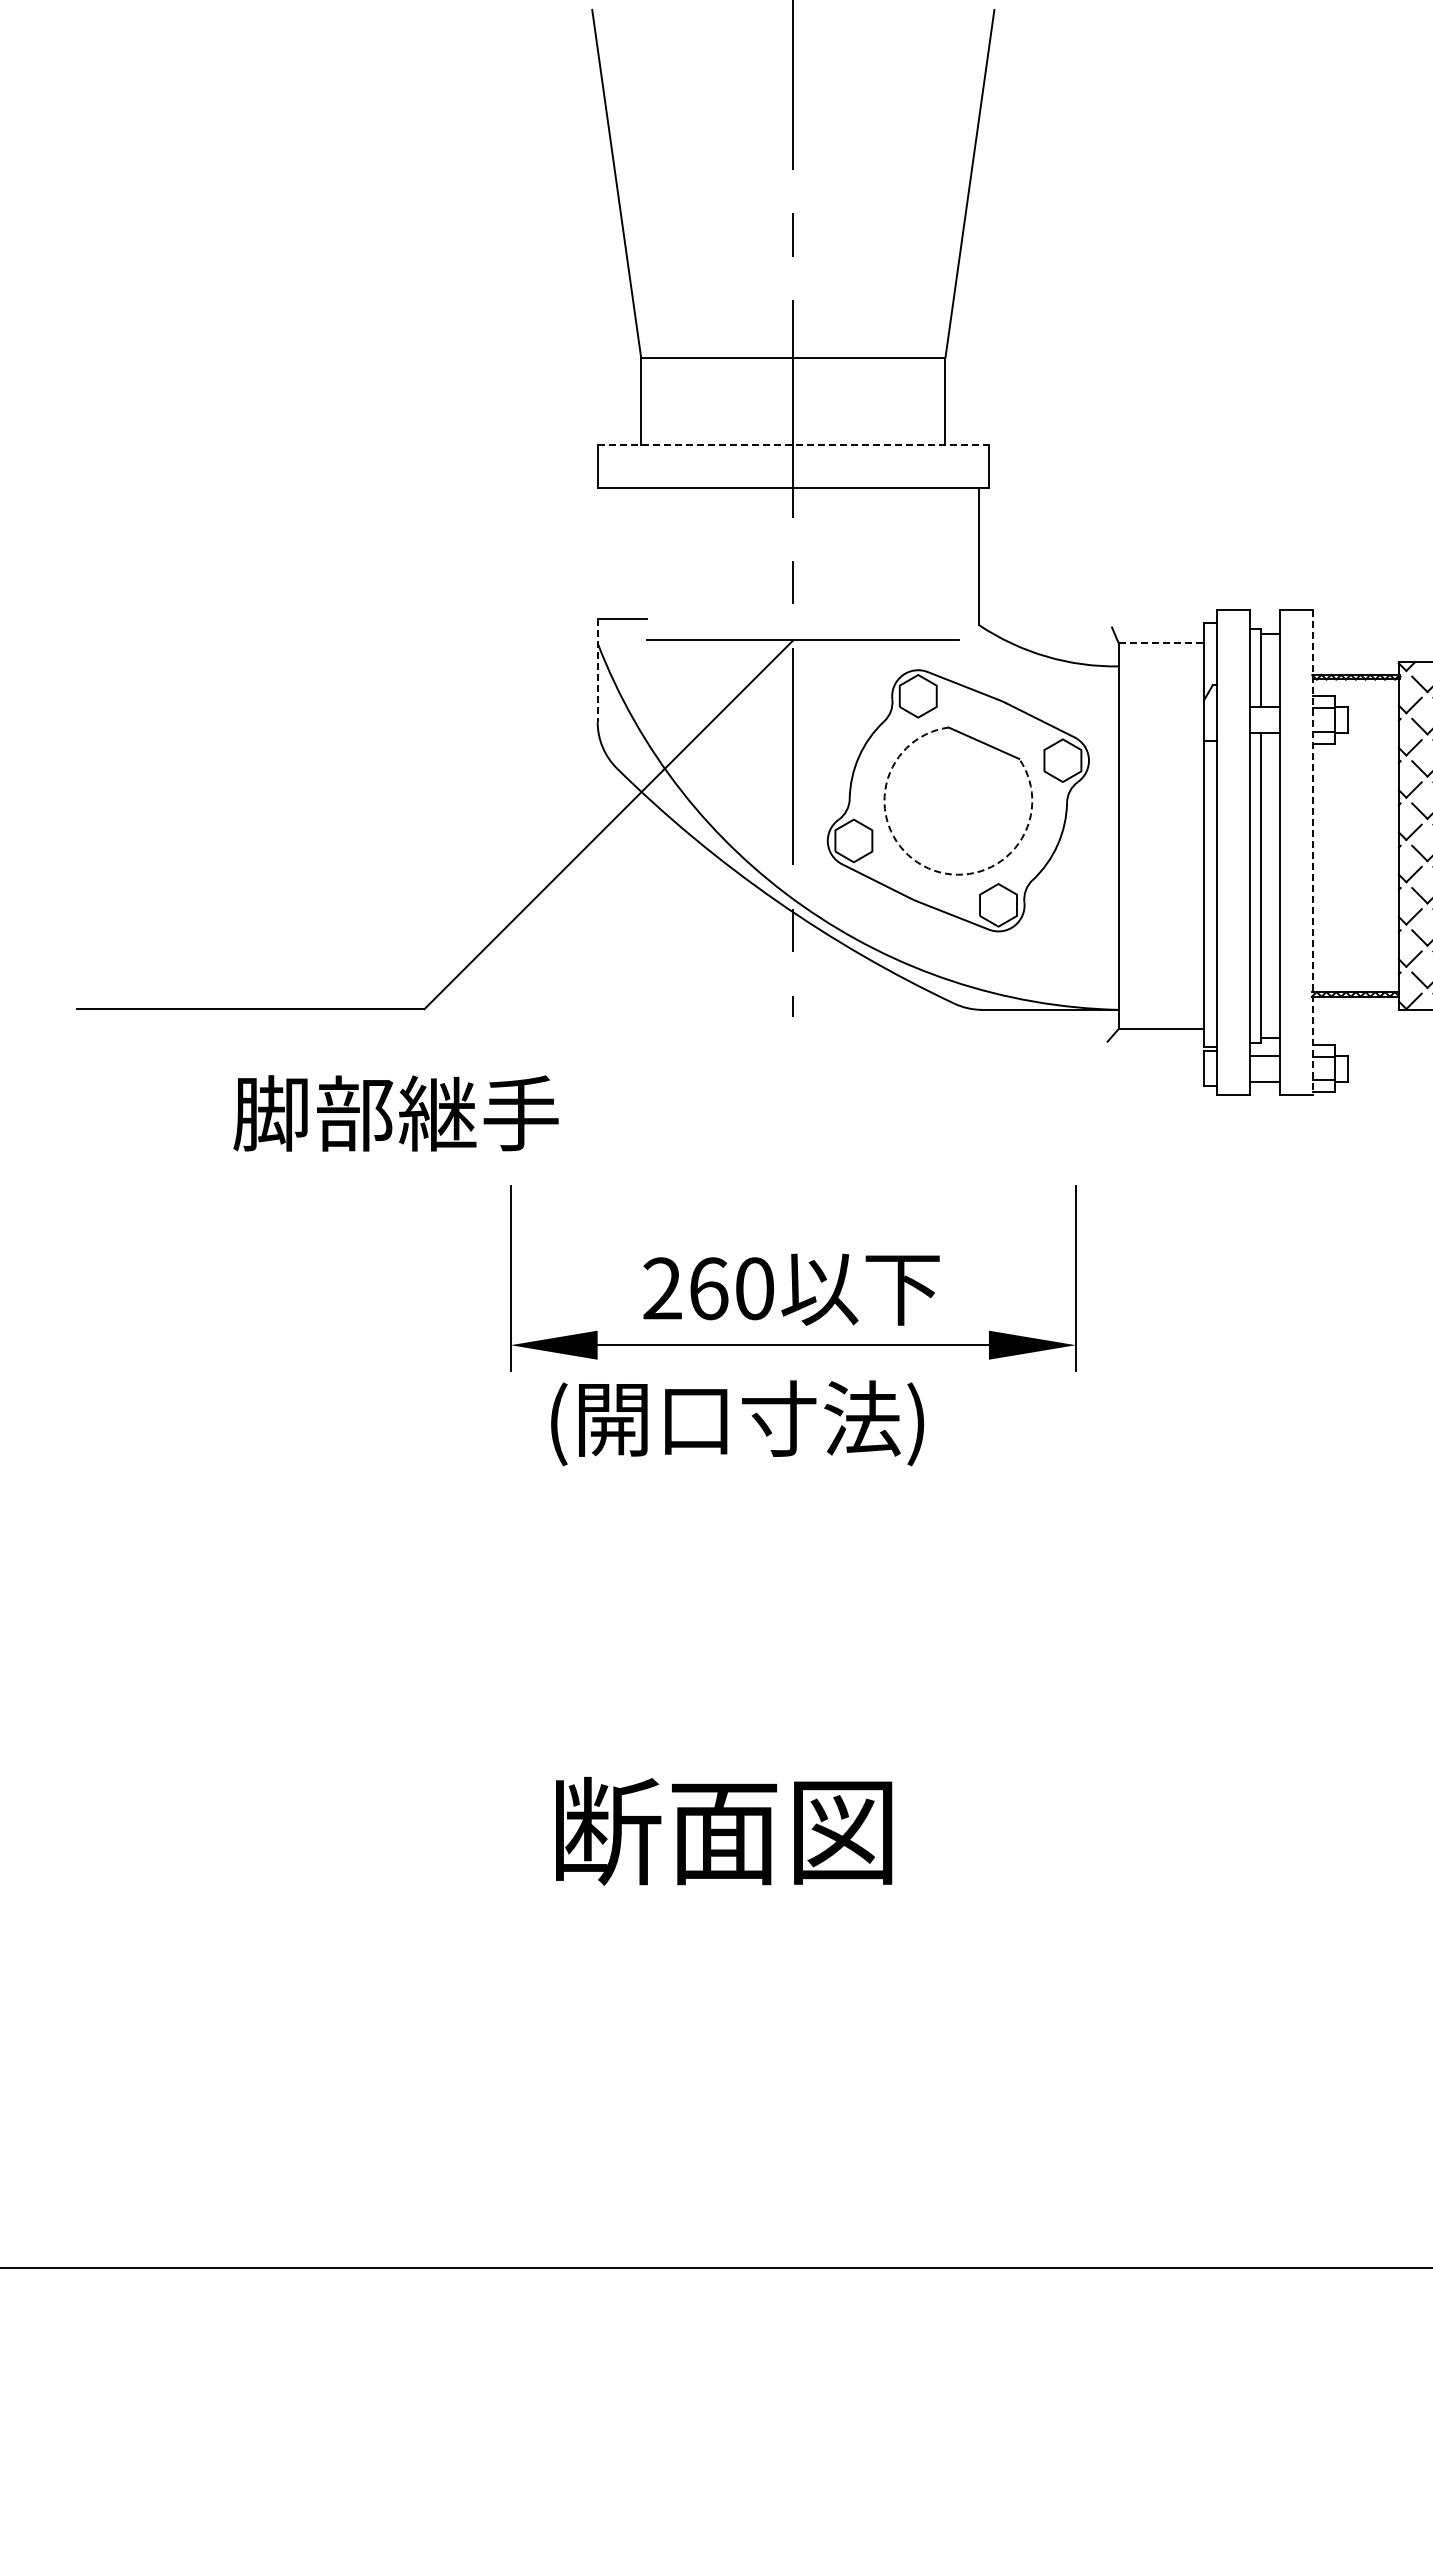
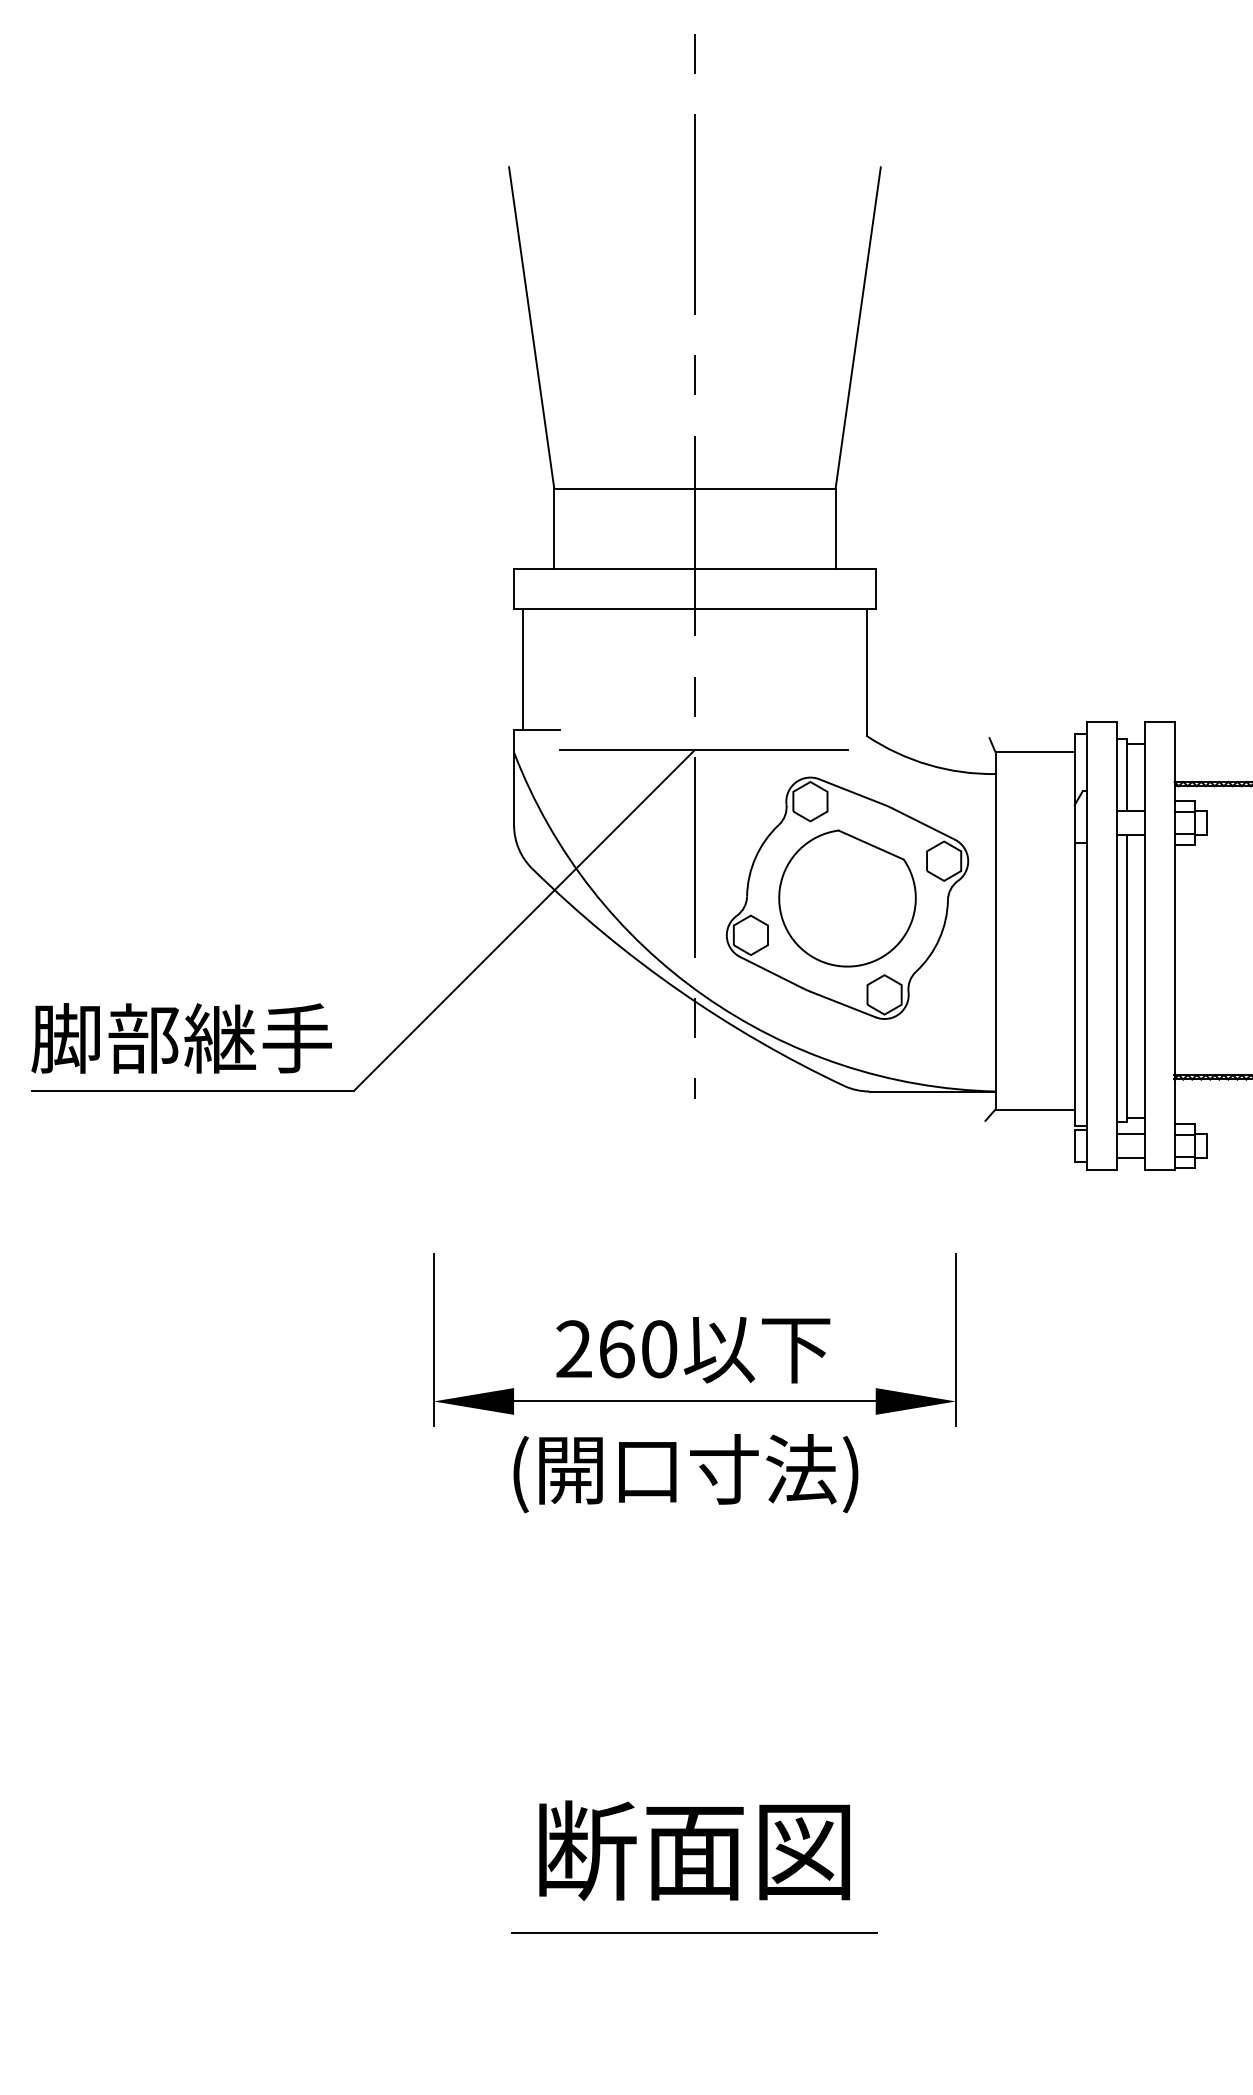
line: (793, 444) -> (695, 568), dashed -> solid
line: (607, 553) -> (523, 669), added
line: (1162, 642) -> (1036, 751), dashed -> solid
line: (597, 670) -> (513, 777), dashed -> solid
line: (1312, 852) -> (1174, 946), dashed -> solid
arc: (928, 868) -> (819, 960), dashed -> solid
text: (395, 1113) -> (181, 1038), moved
text: (737, 1423) -> (685, 1473), moved
text: (724, 1830) -> (695, 1850), moved
line: (792, 1920) -> (694, 1933), added

